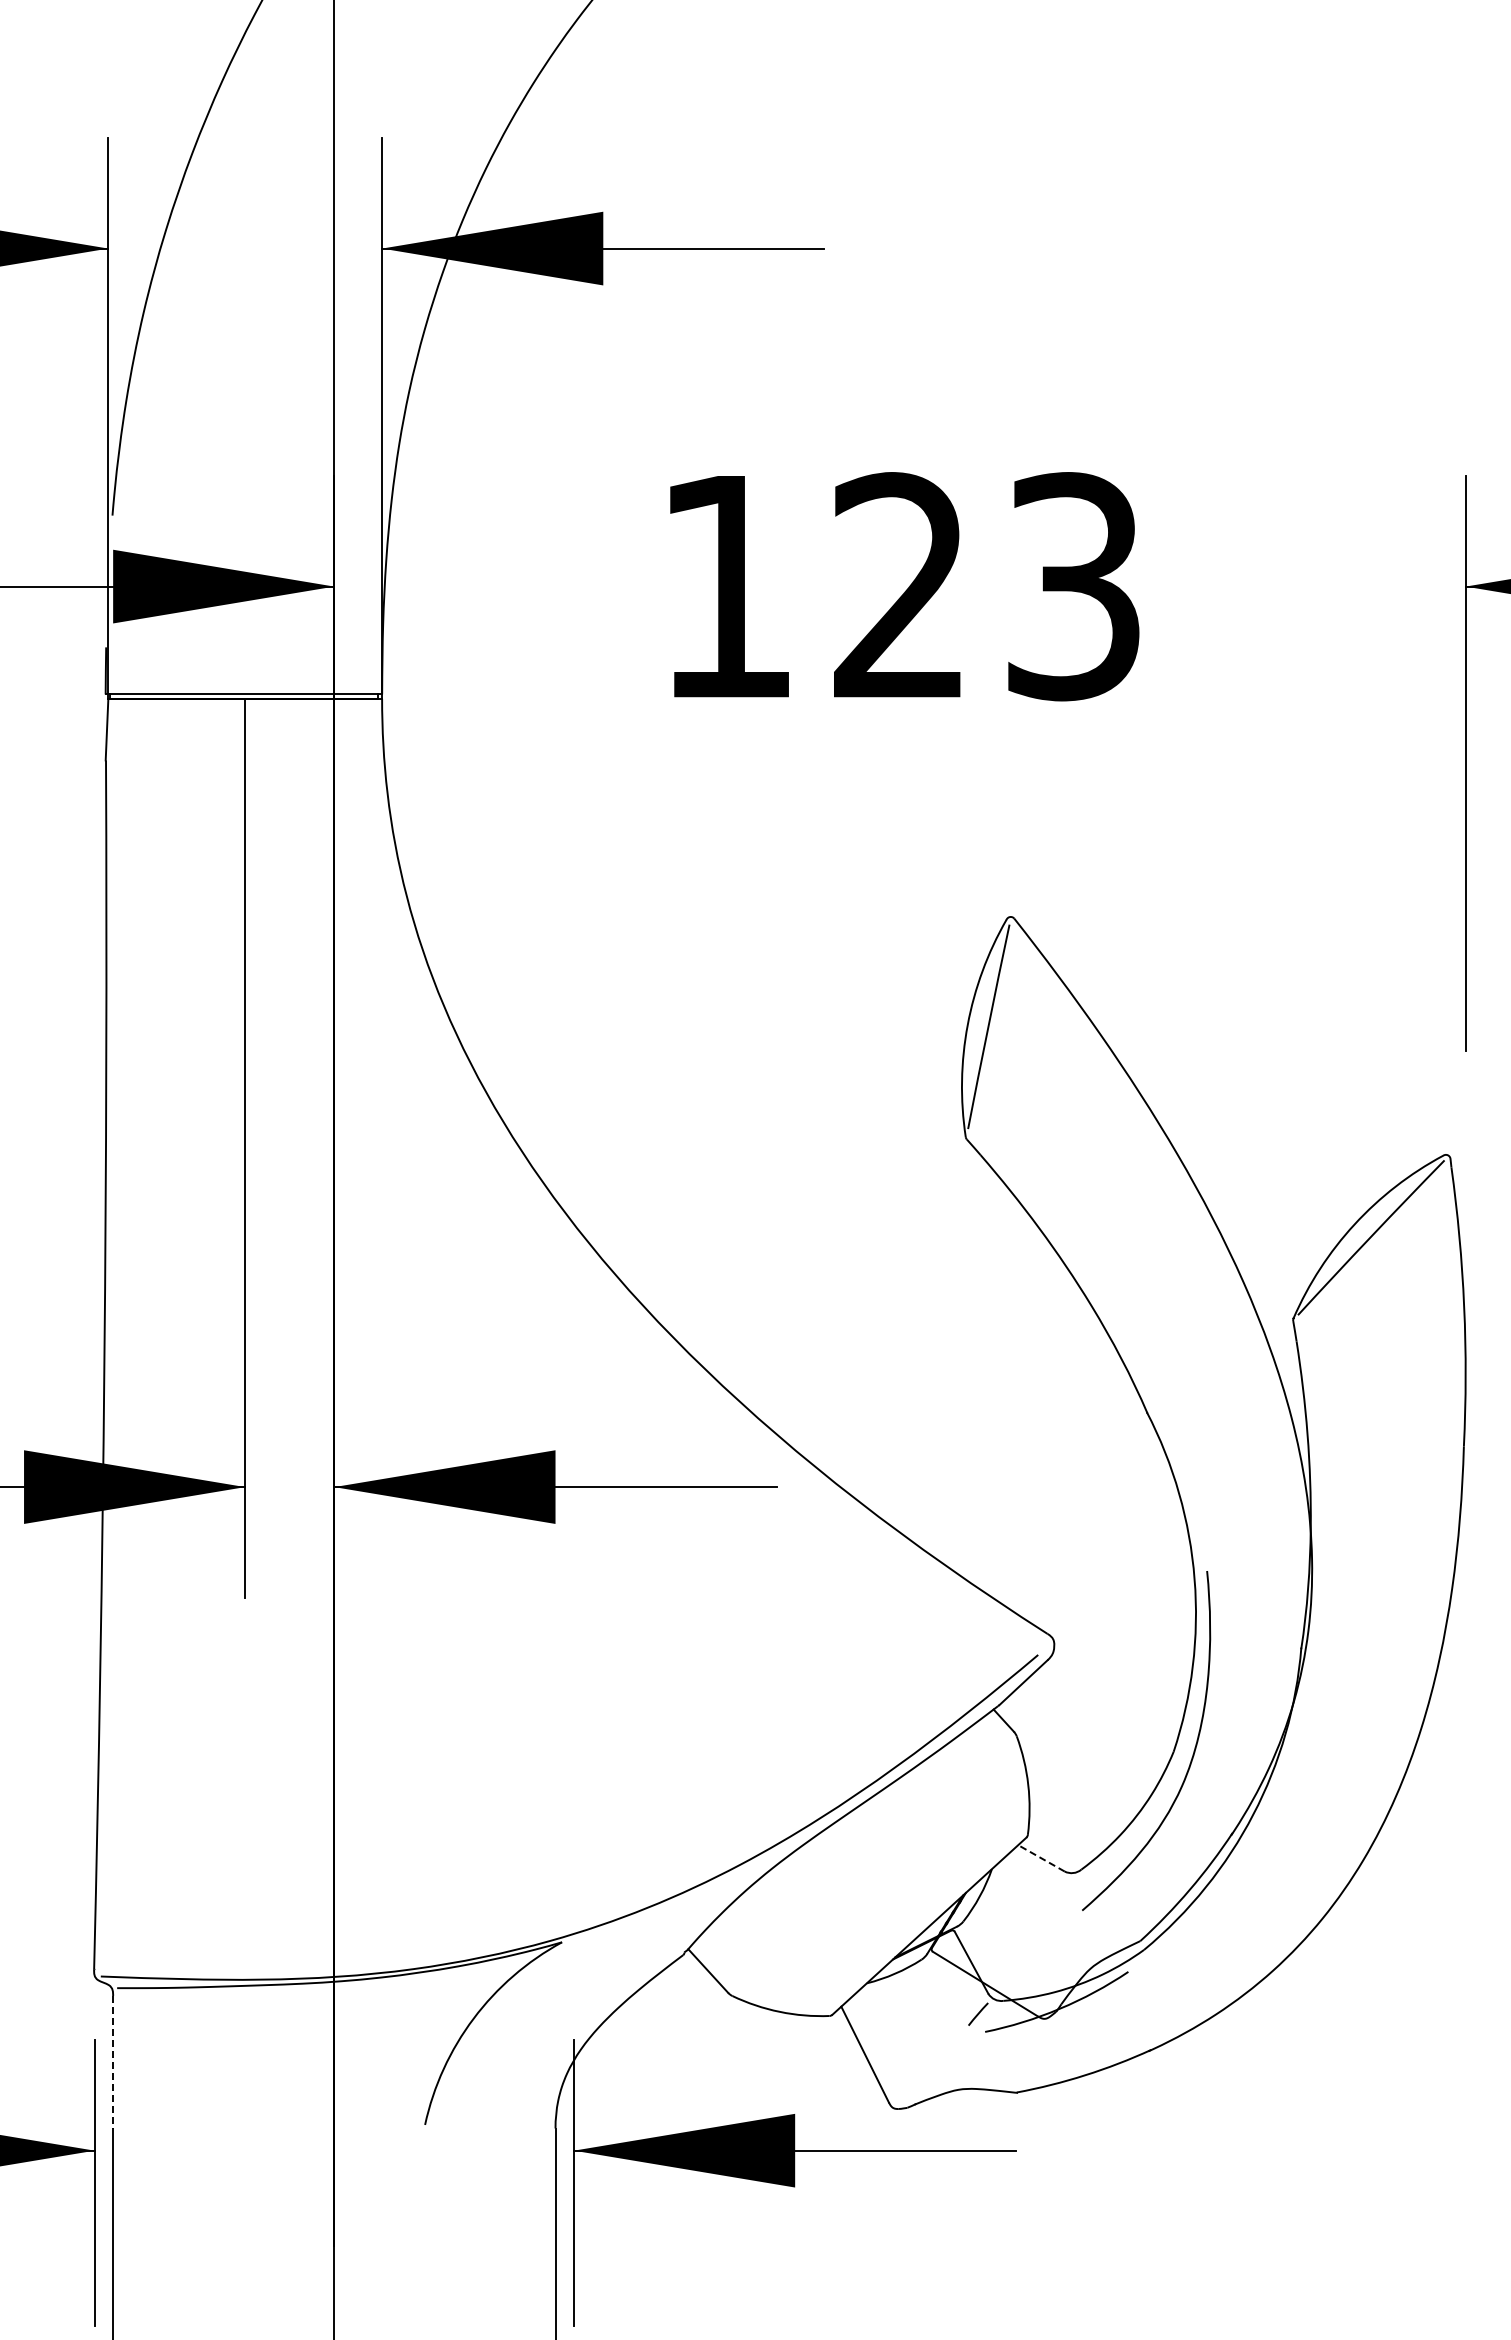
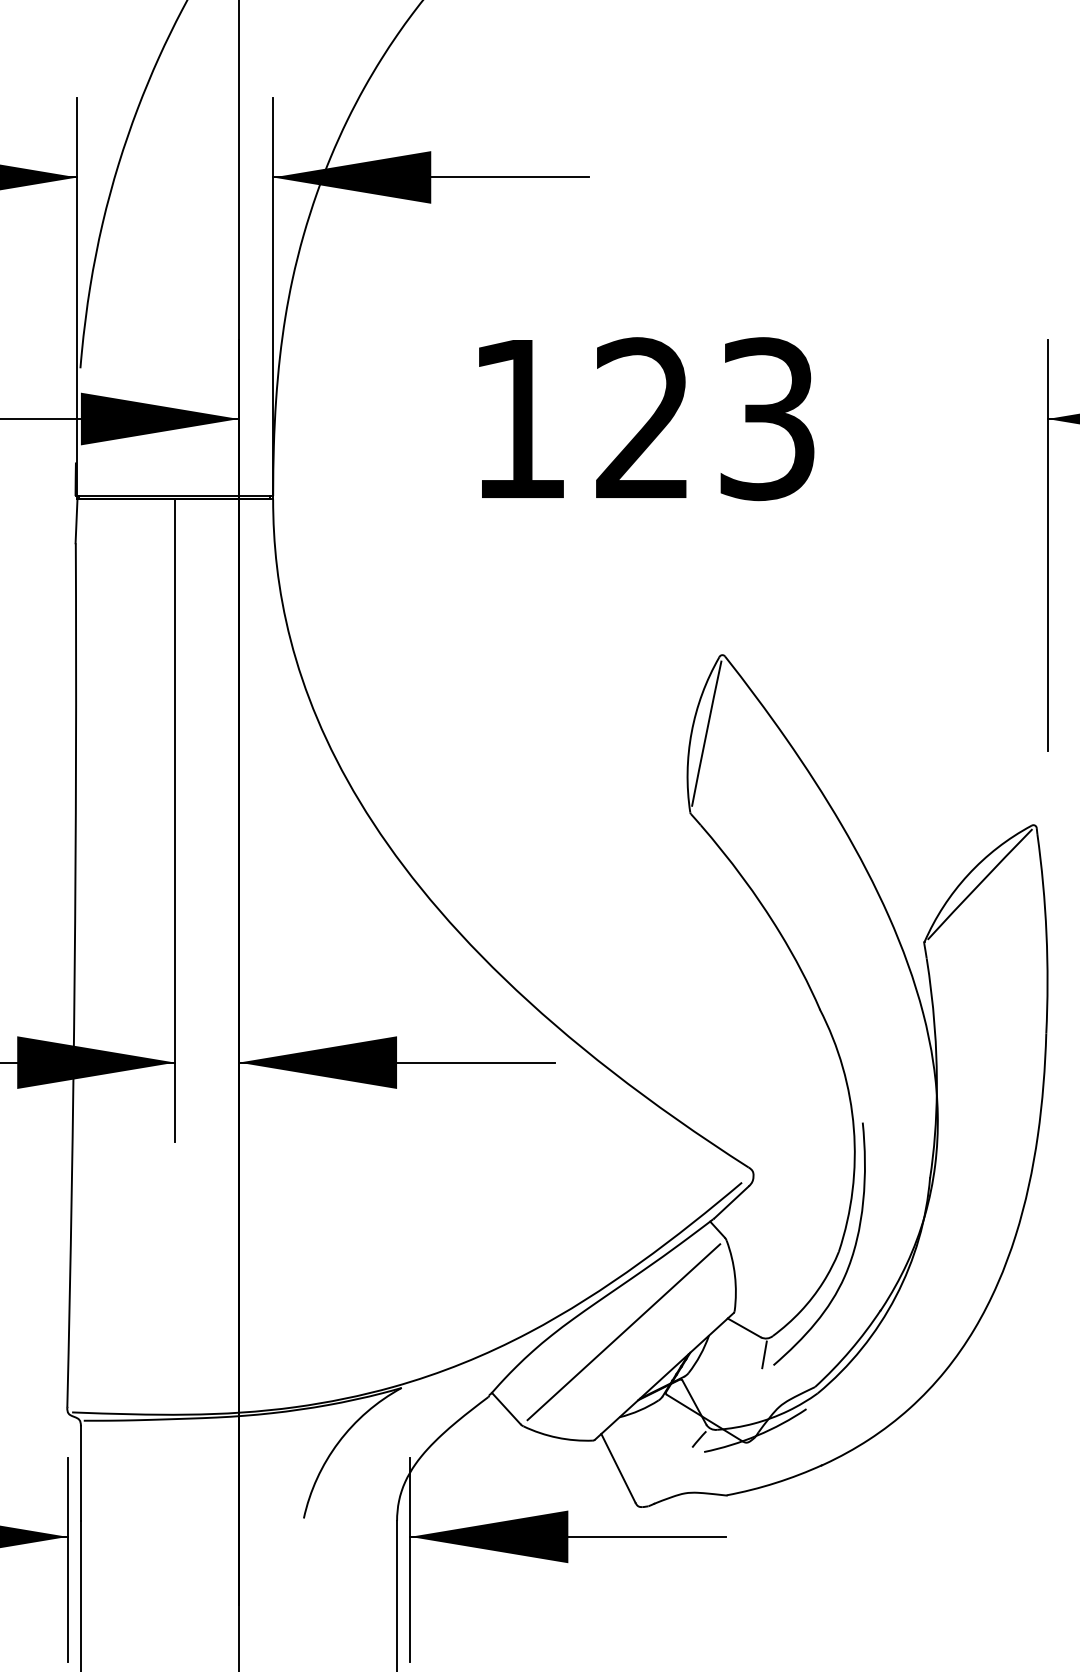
line: (1041, 1858) -> (744, 1328), dashed -> solid
line: (872, 1864) -> (623, 1332), added
line: (1069, 1895) -> (764, 1354), added
line: (113, 2062) -> (81, 1473), dashed -> solid

